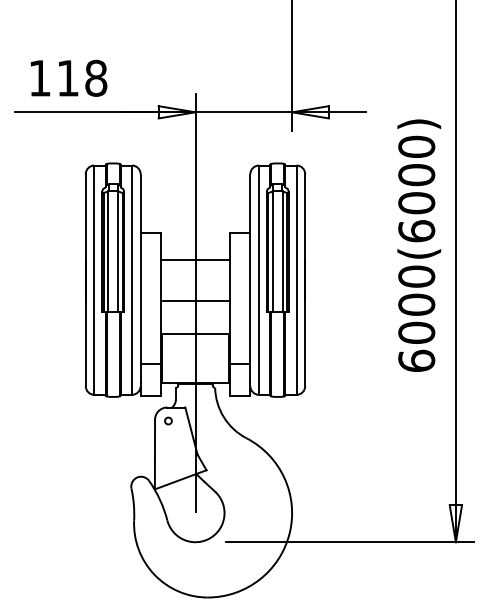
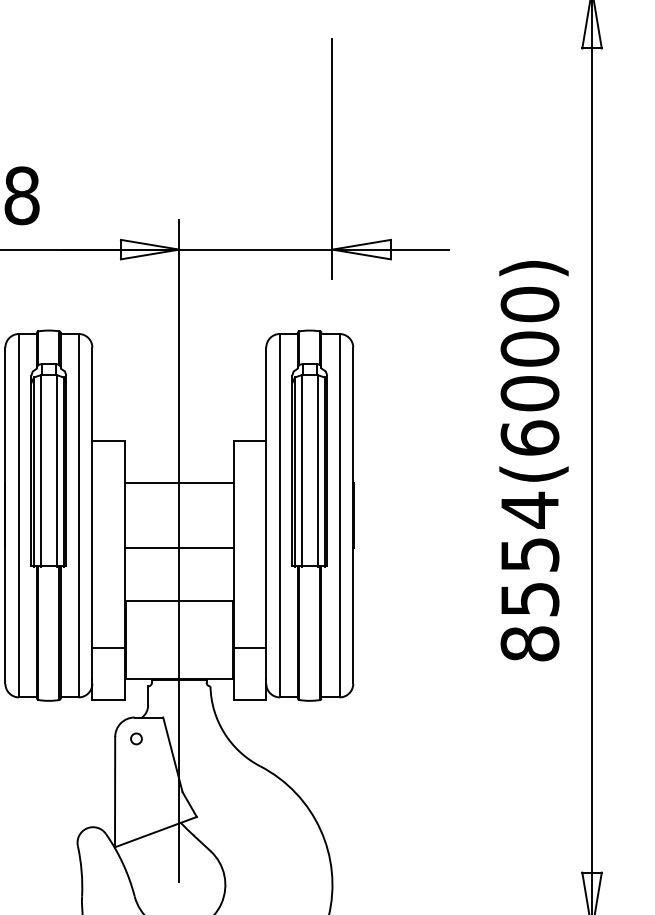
text: (416, 318) -> (529, 576), 6000(6000) -> 8554(6000)

